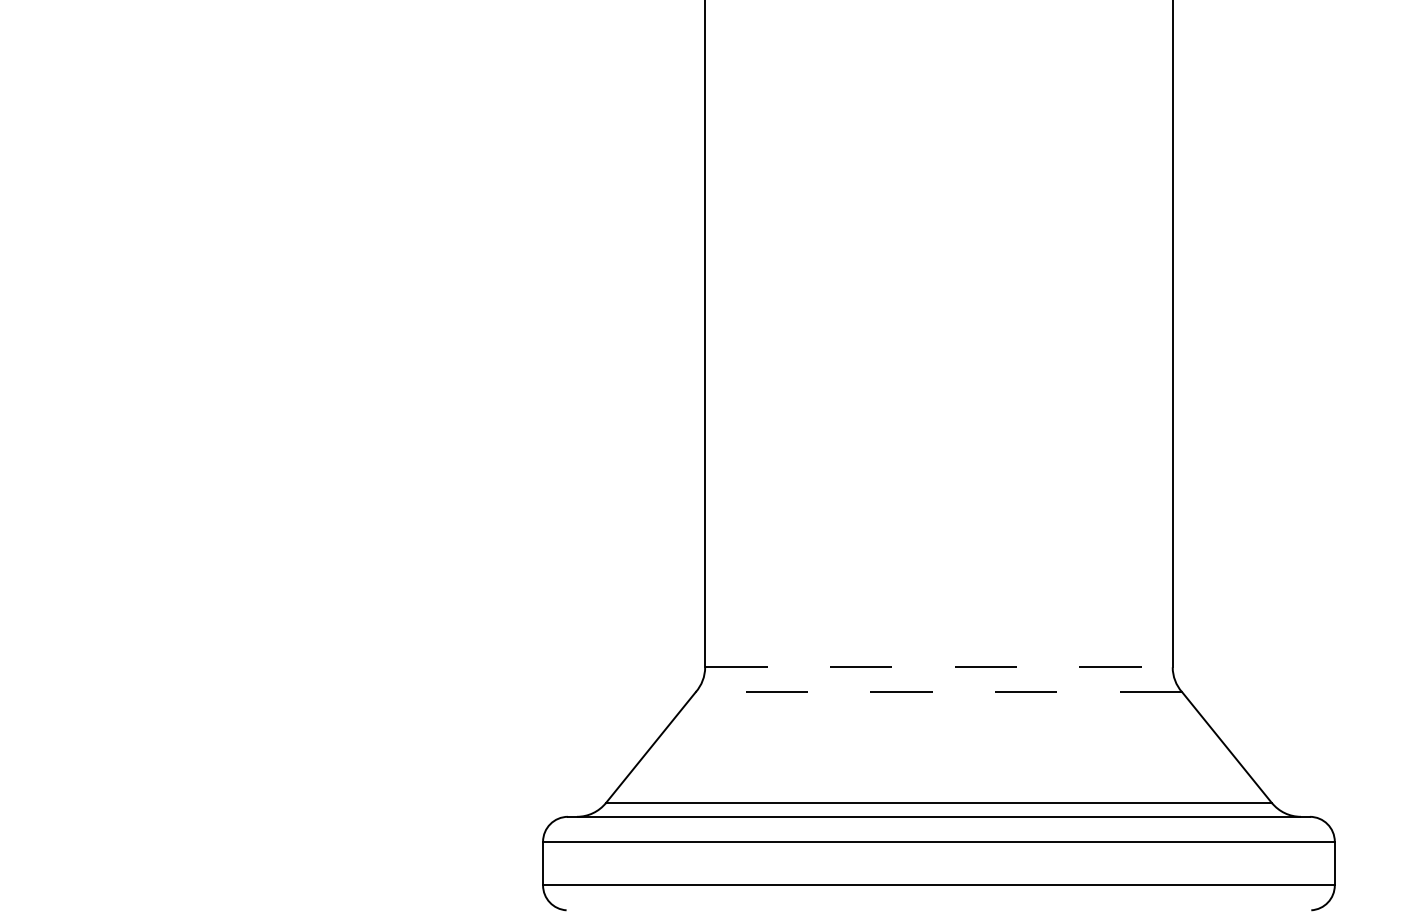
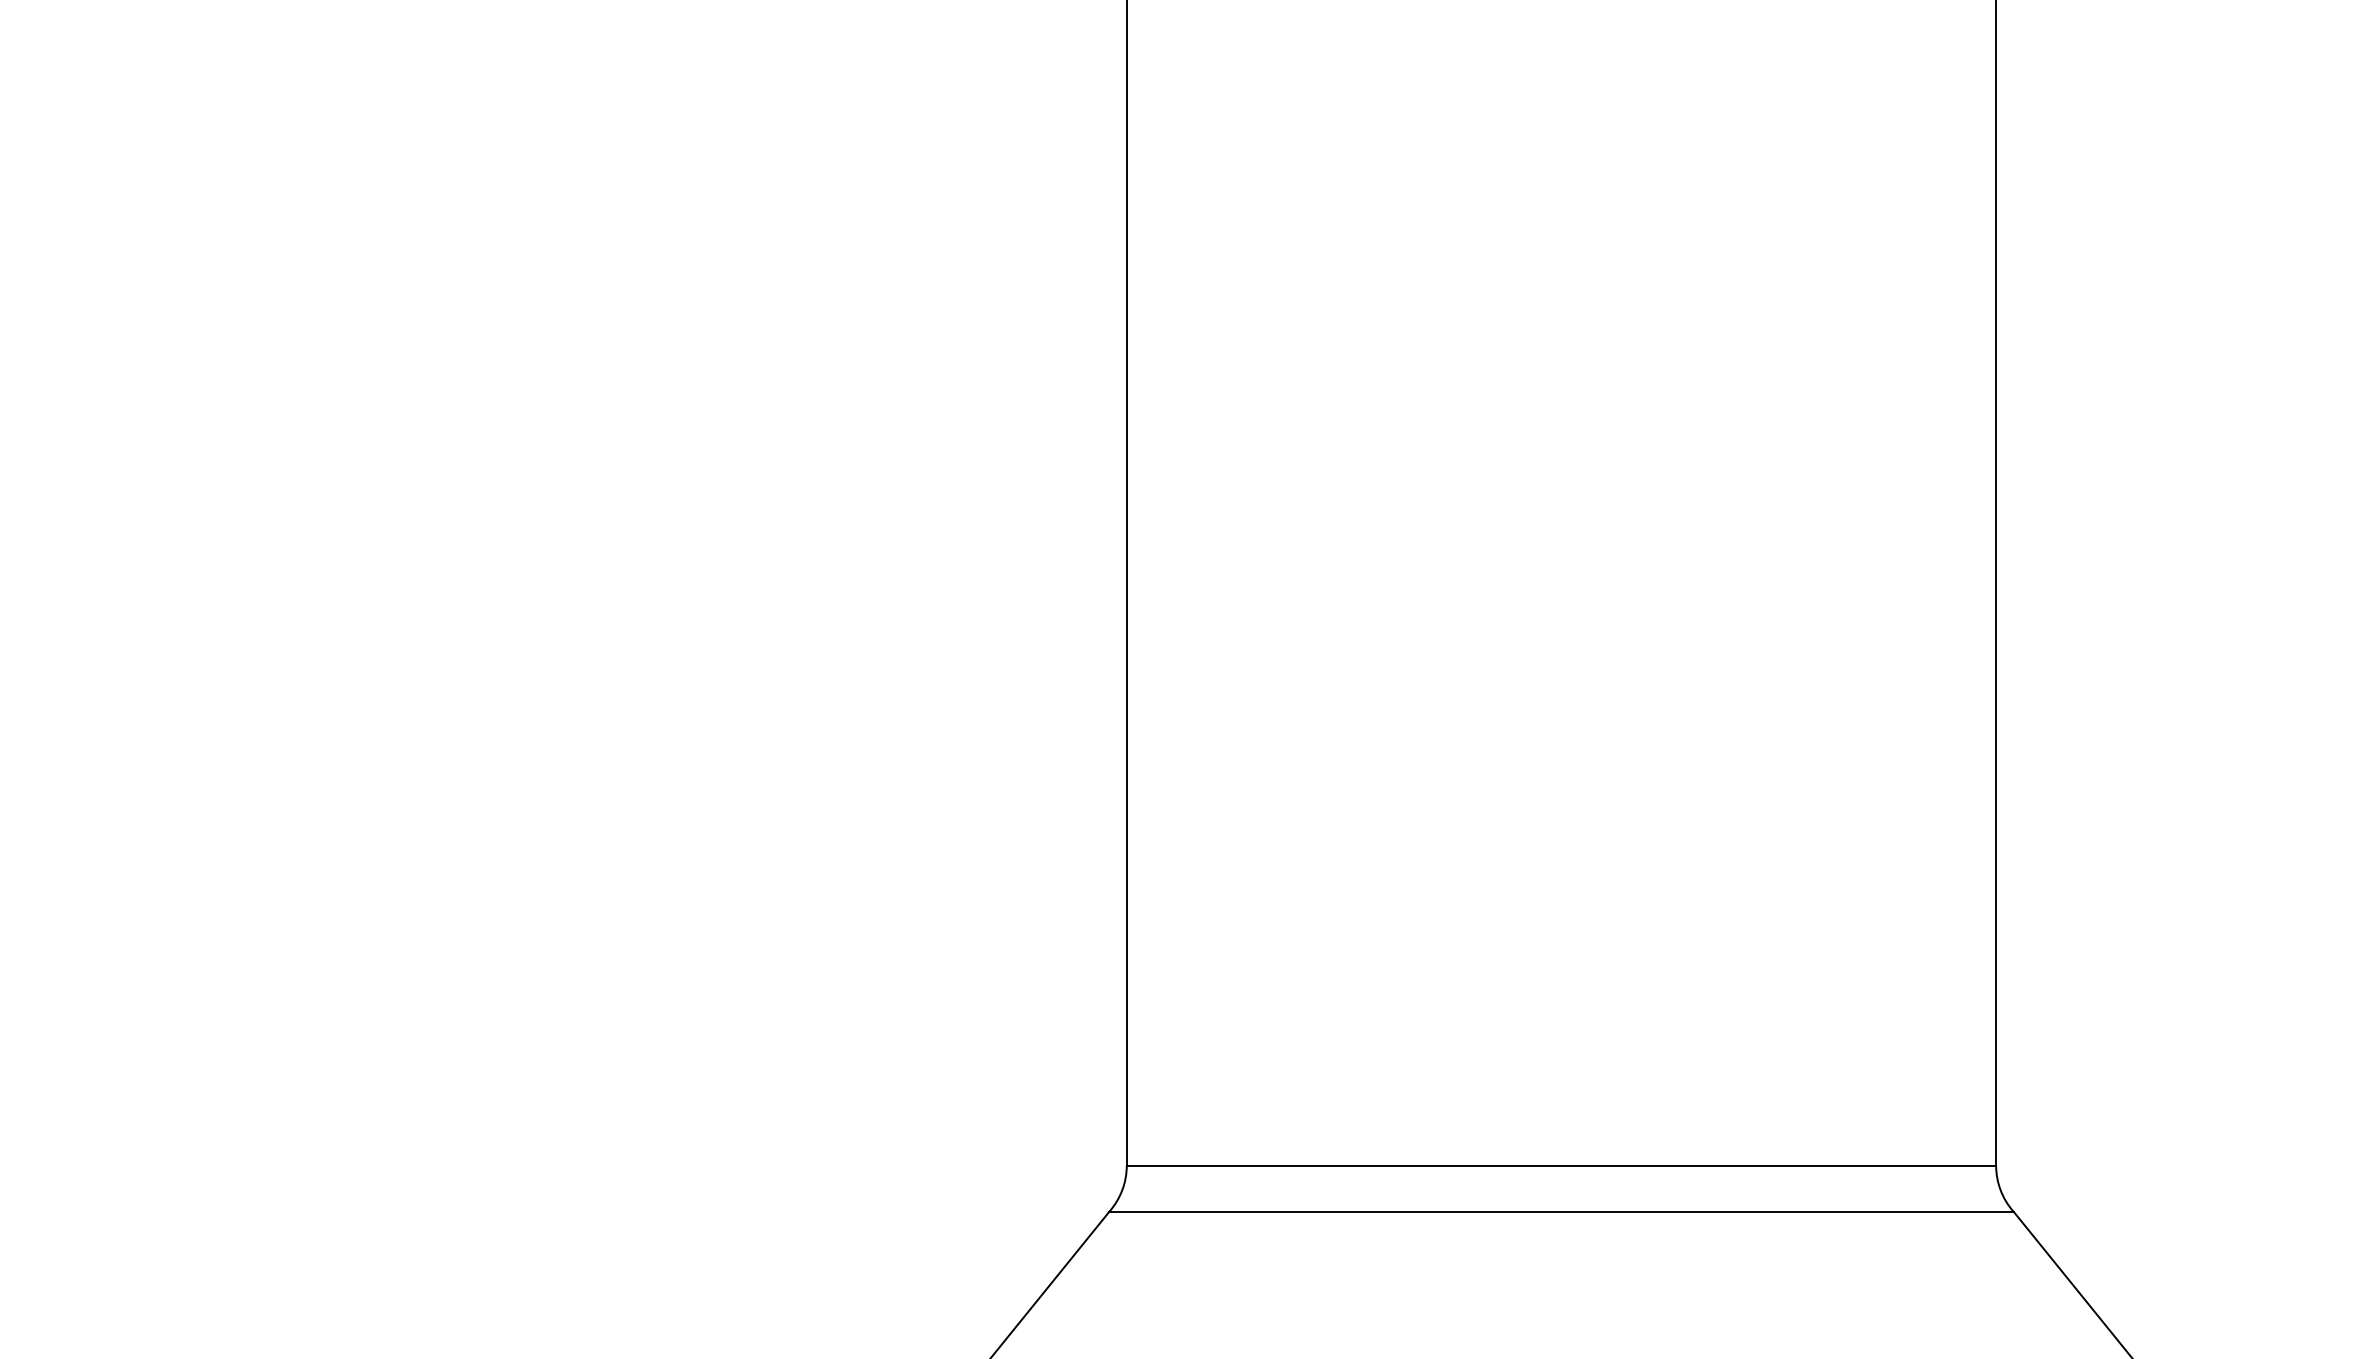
line: (938, 667) -> (1560, 1165), dashed -> solid
line: (938, 692) -> (1560, 1212), dashed -> solid

